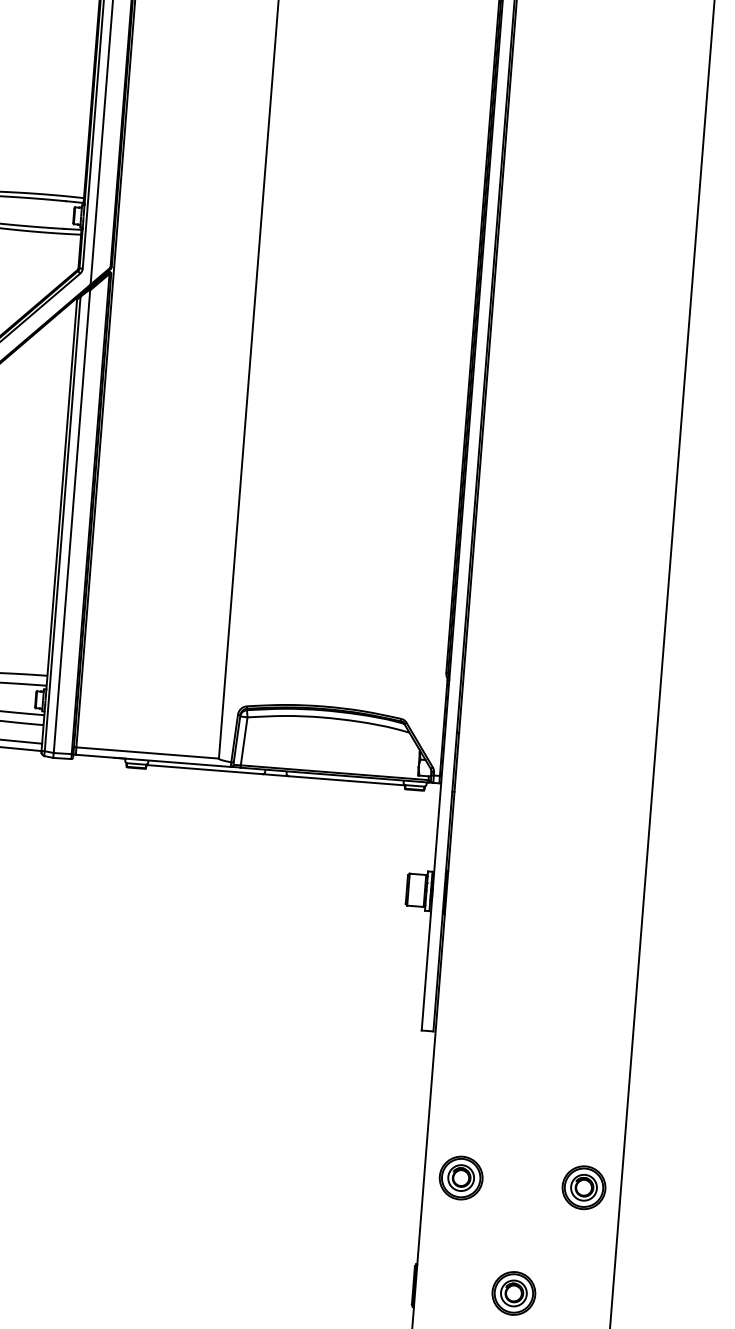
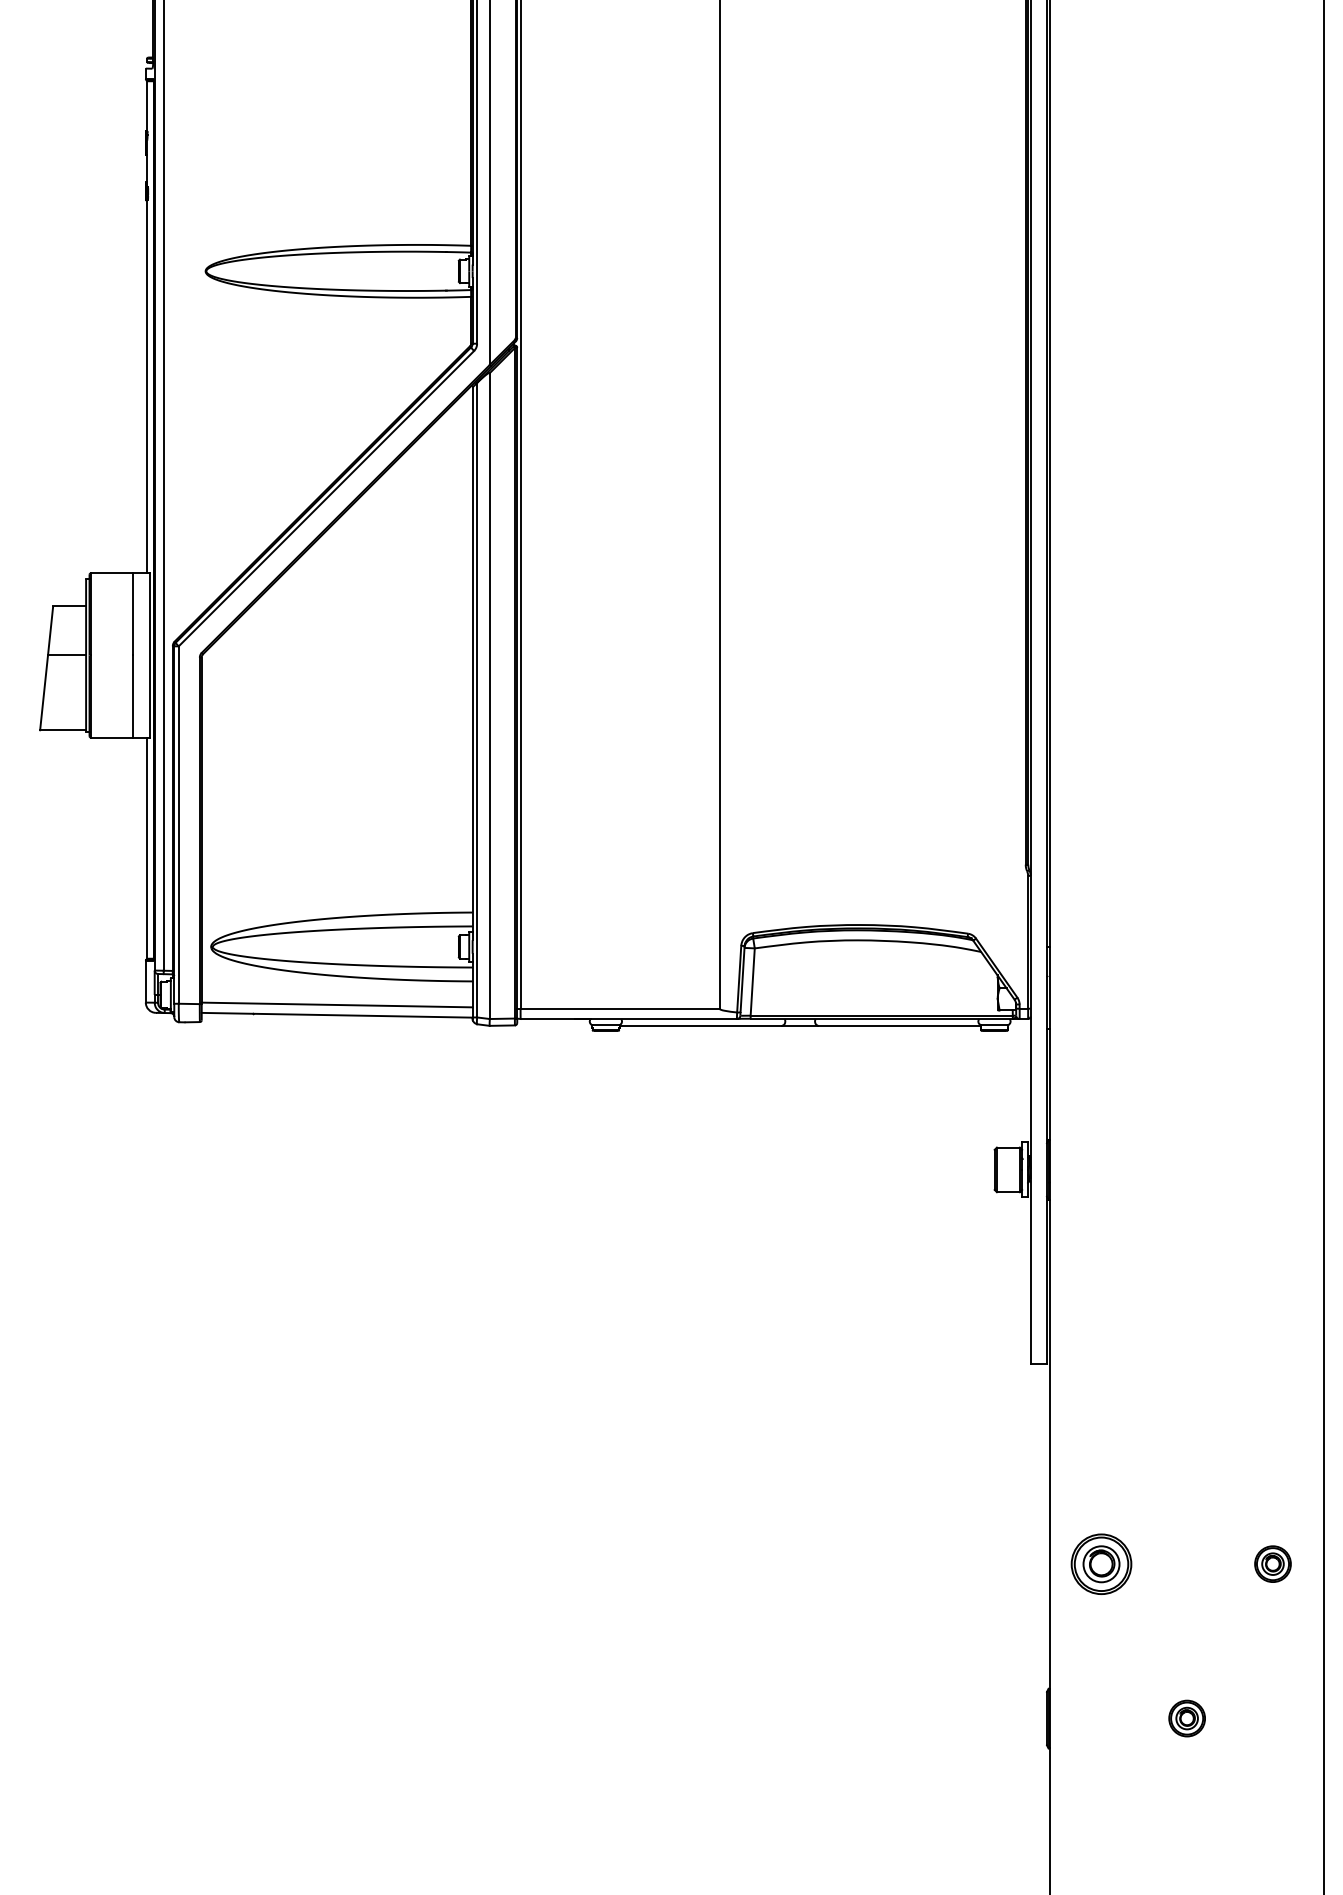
part: (583, 1187) -> (1272, 1563), size x0.6
part: (513, 1293) -> (1186, 1718), size x0.6

